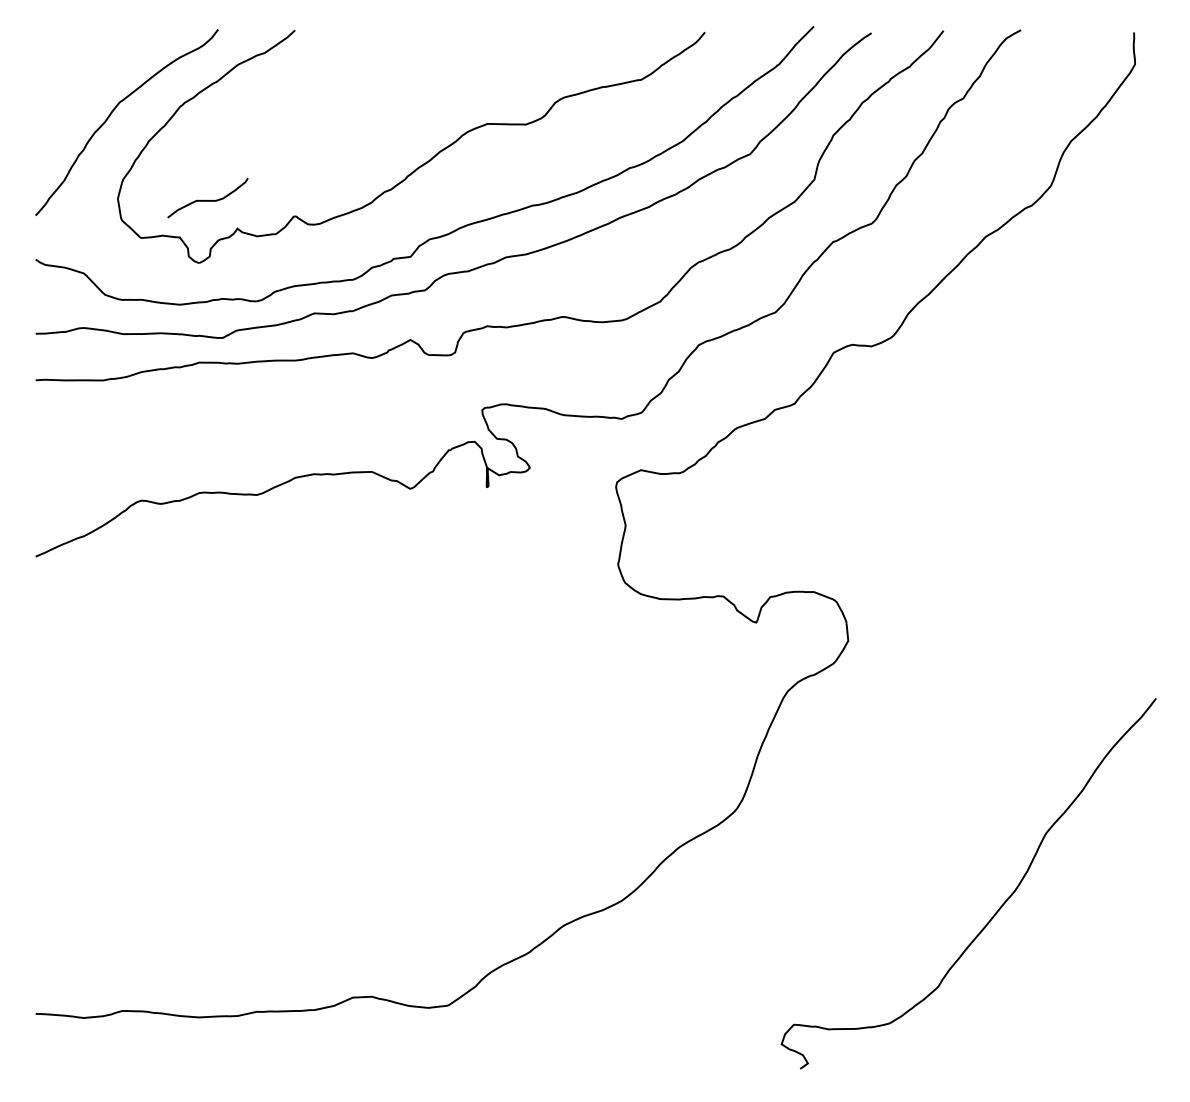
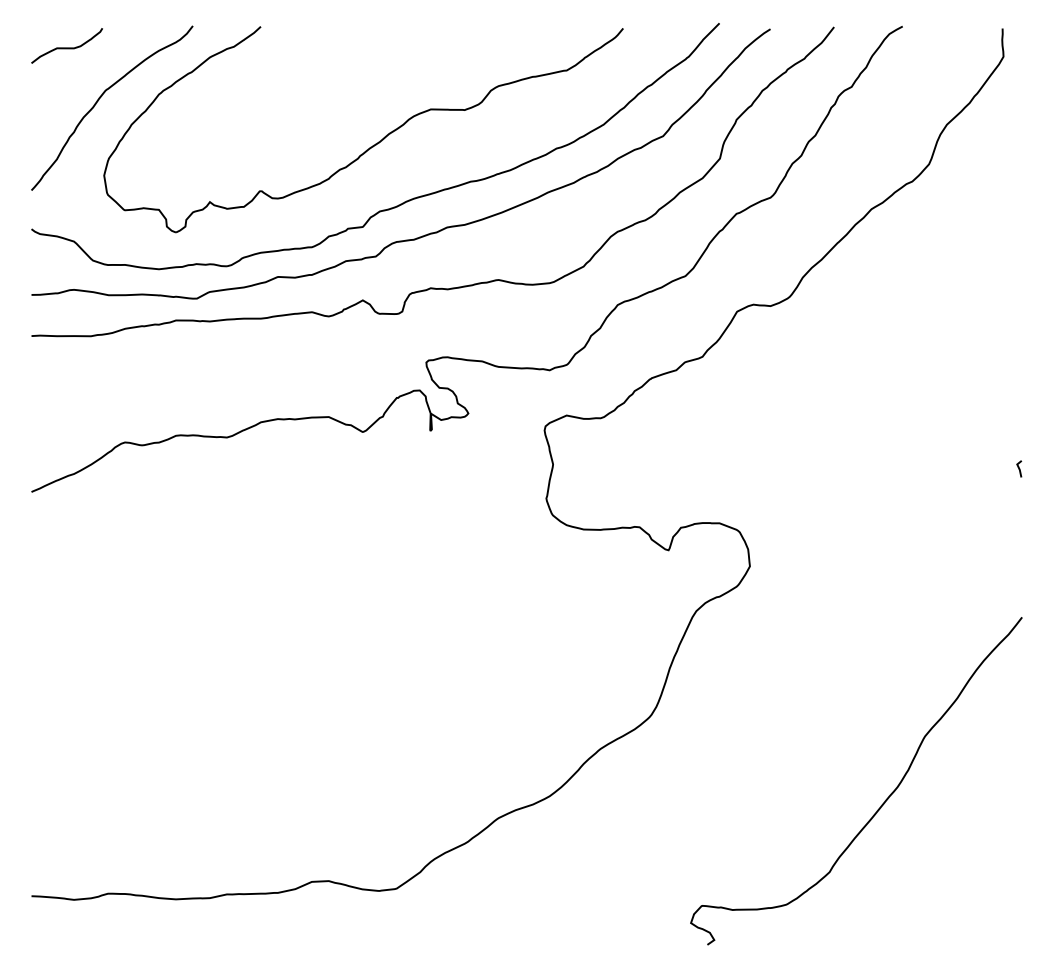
curve: (207, 200) -> (66, 48), moved
line: (1152, 530) -> (1018, 468), added

